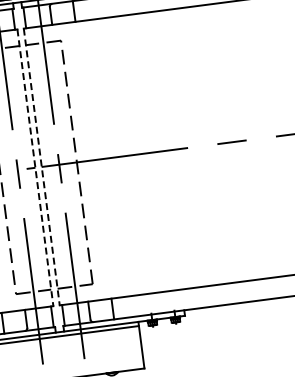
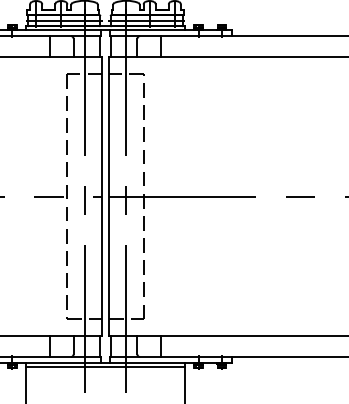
line: (41, 166) -> (108, 196), dashed -> solid
line: (35, 167) -> (102, 196), dashed -> solid

